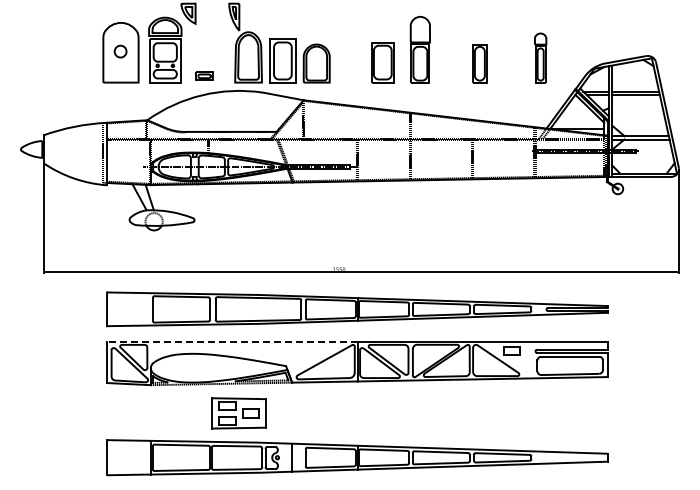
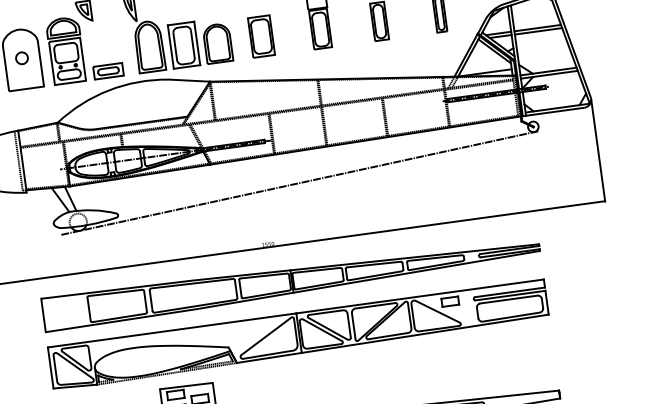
part: (382, 62) -> (261, 36), moved
part: (204, 76) -> (108, 71), size x1.67
line: (379, 212) -> (300, 182), added
line: (231, 341) -> (171, 330), dashed -> solid

